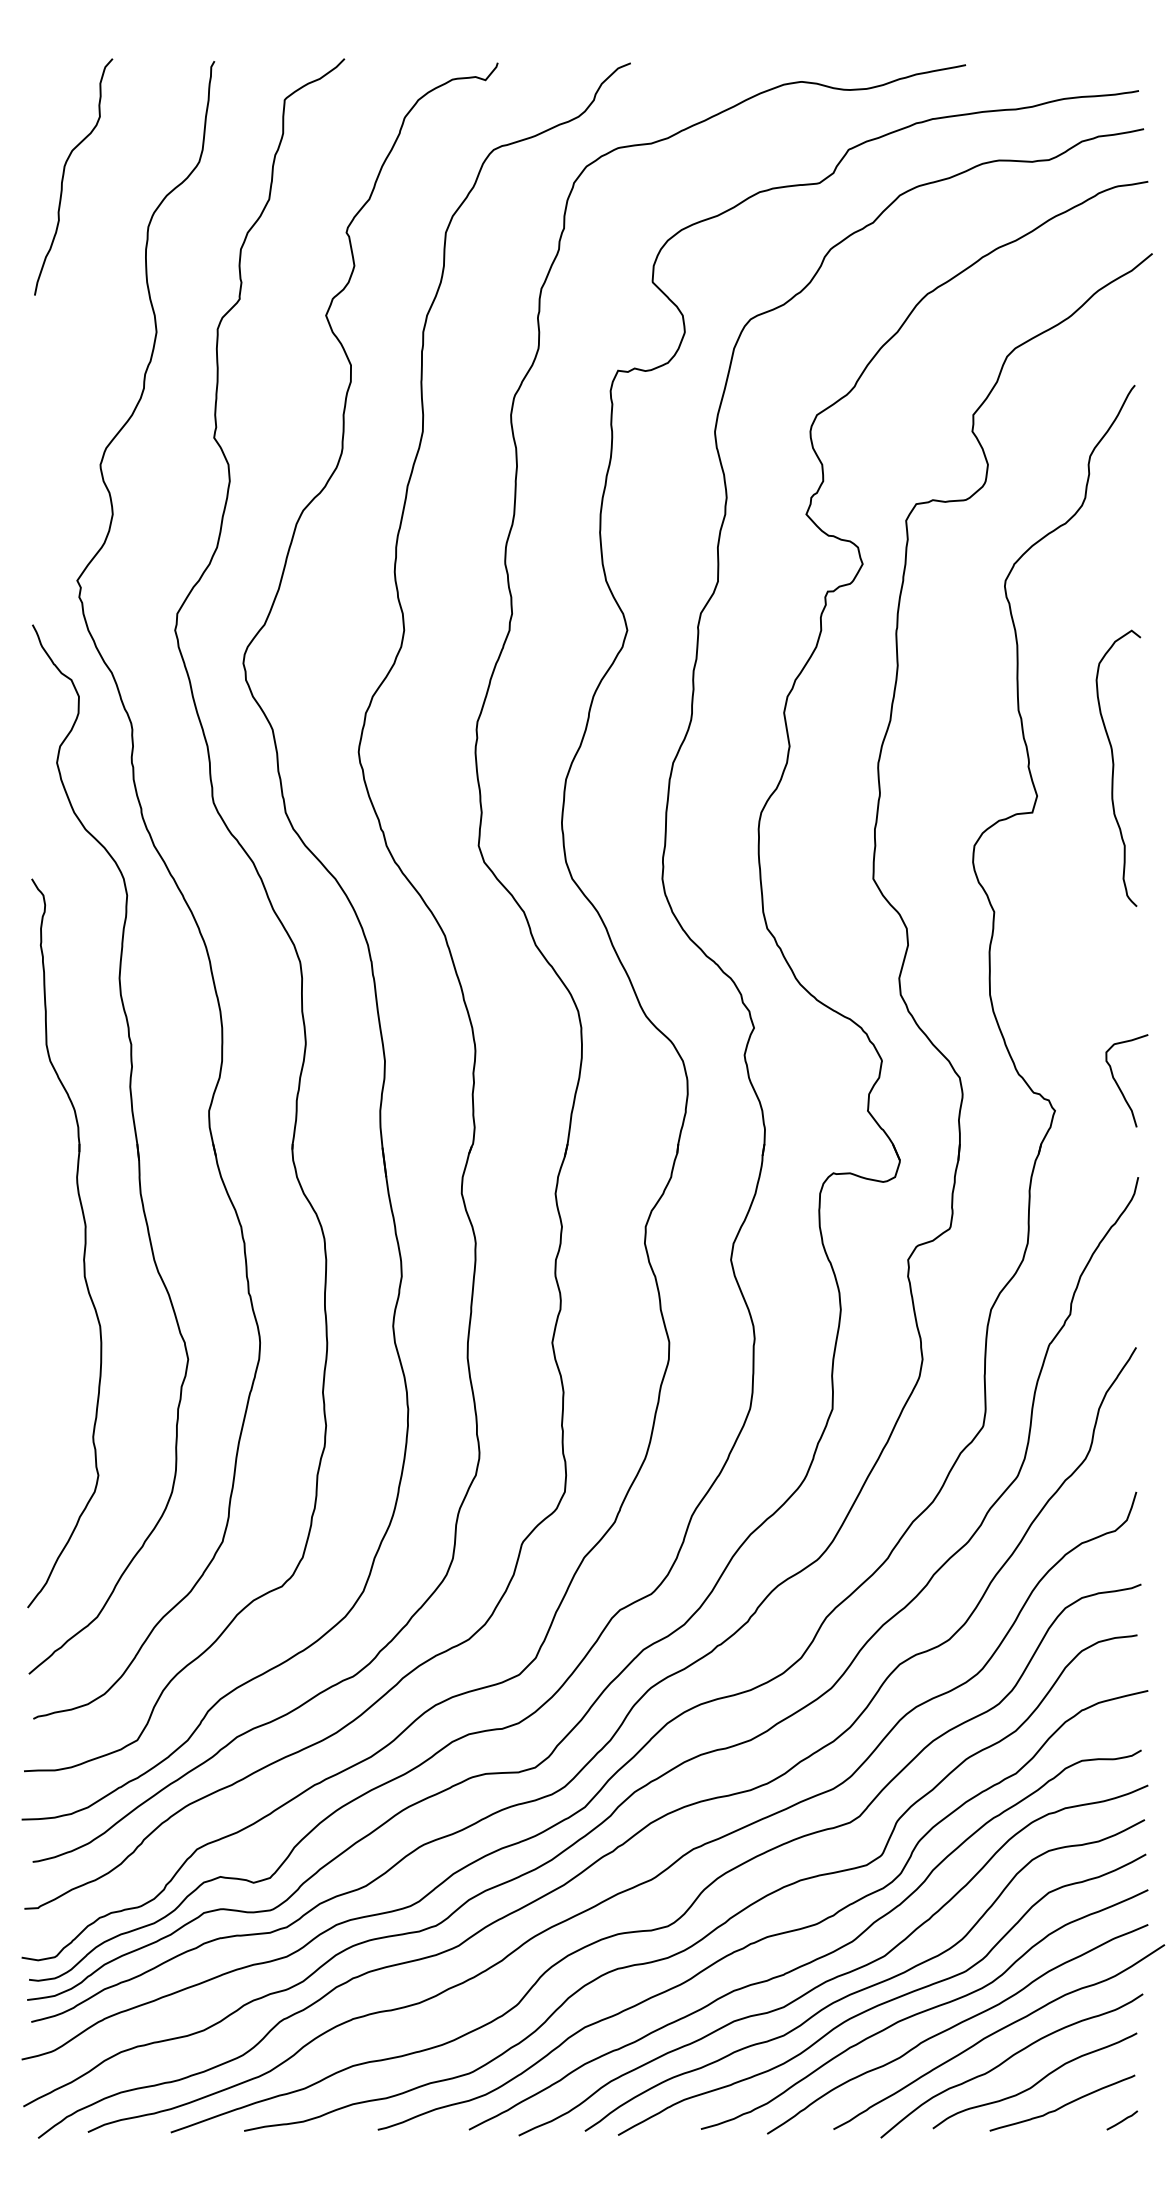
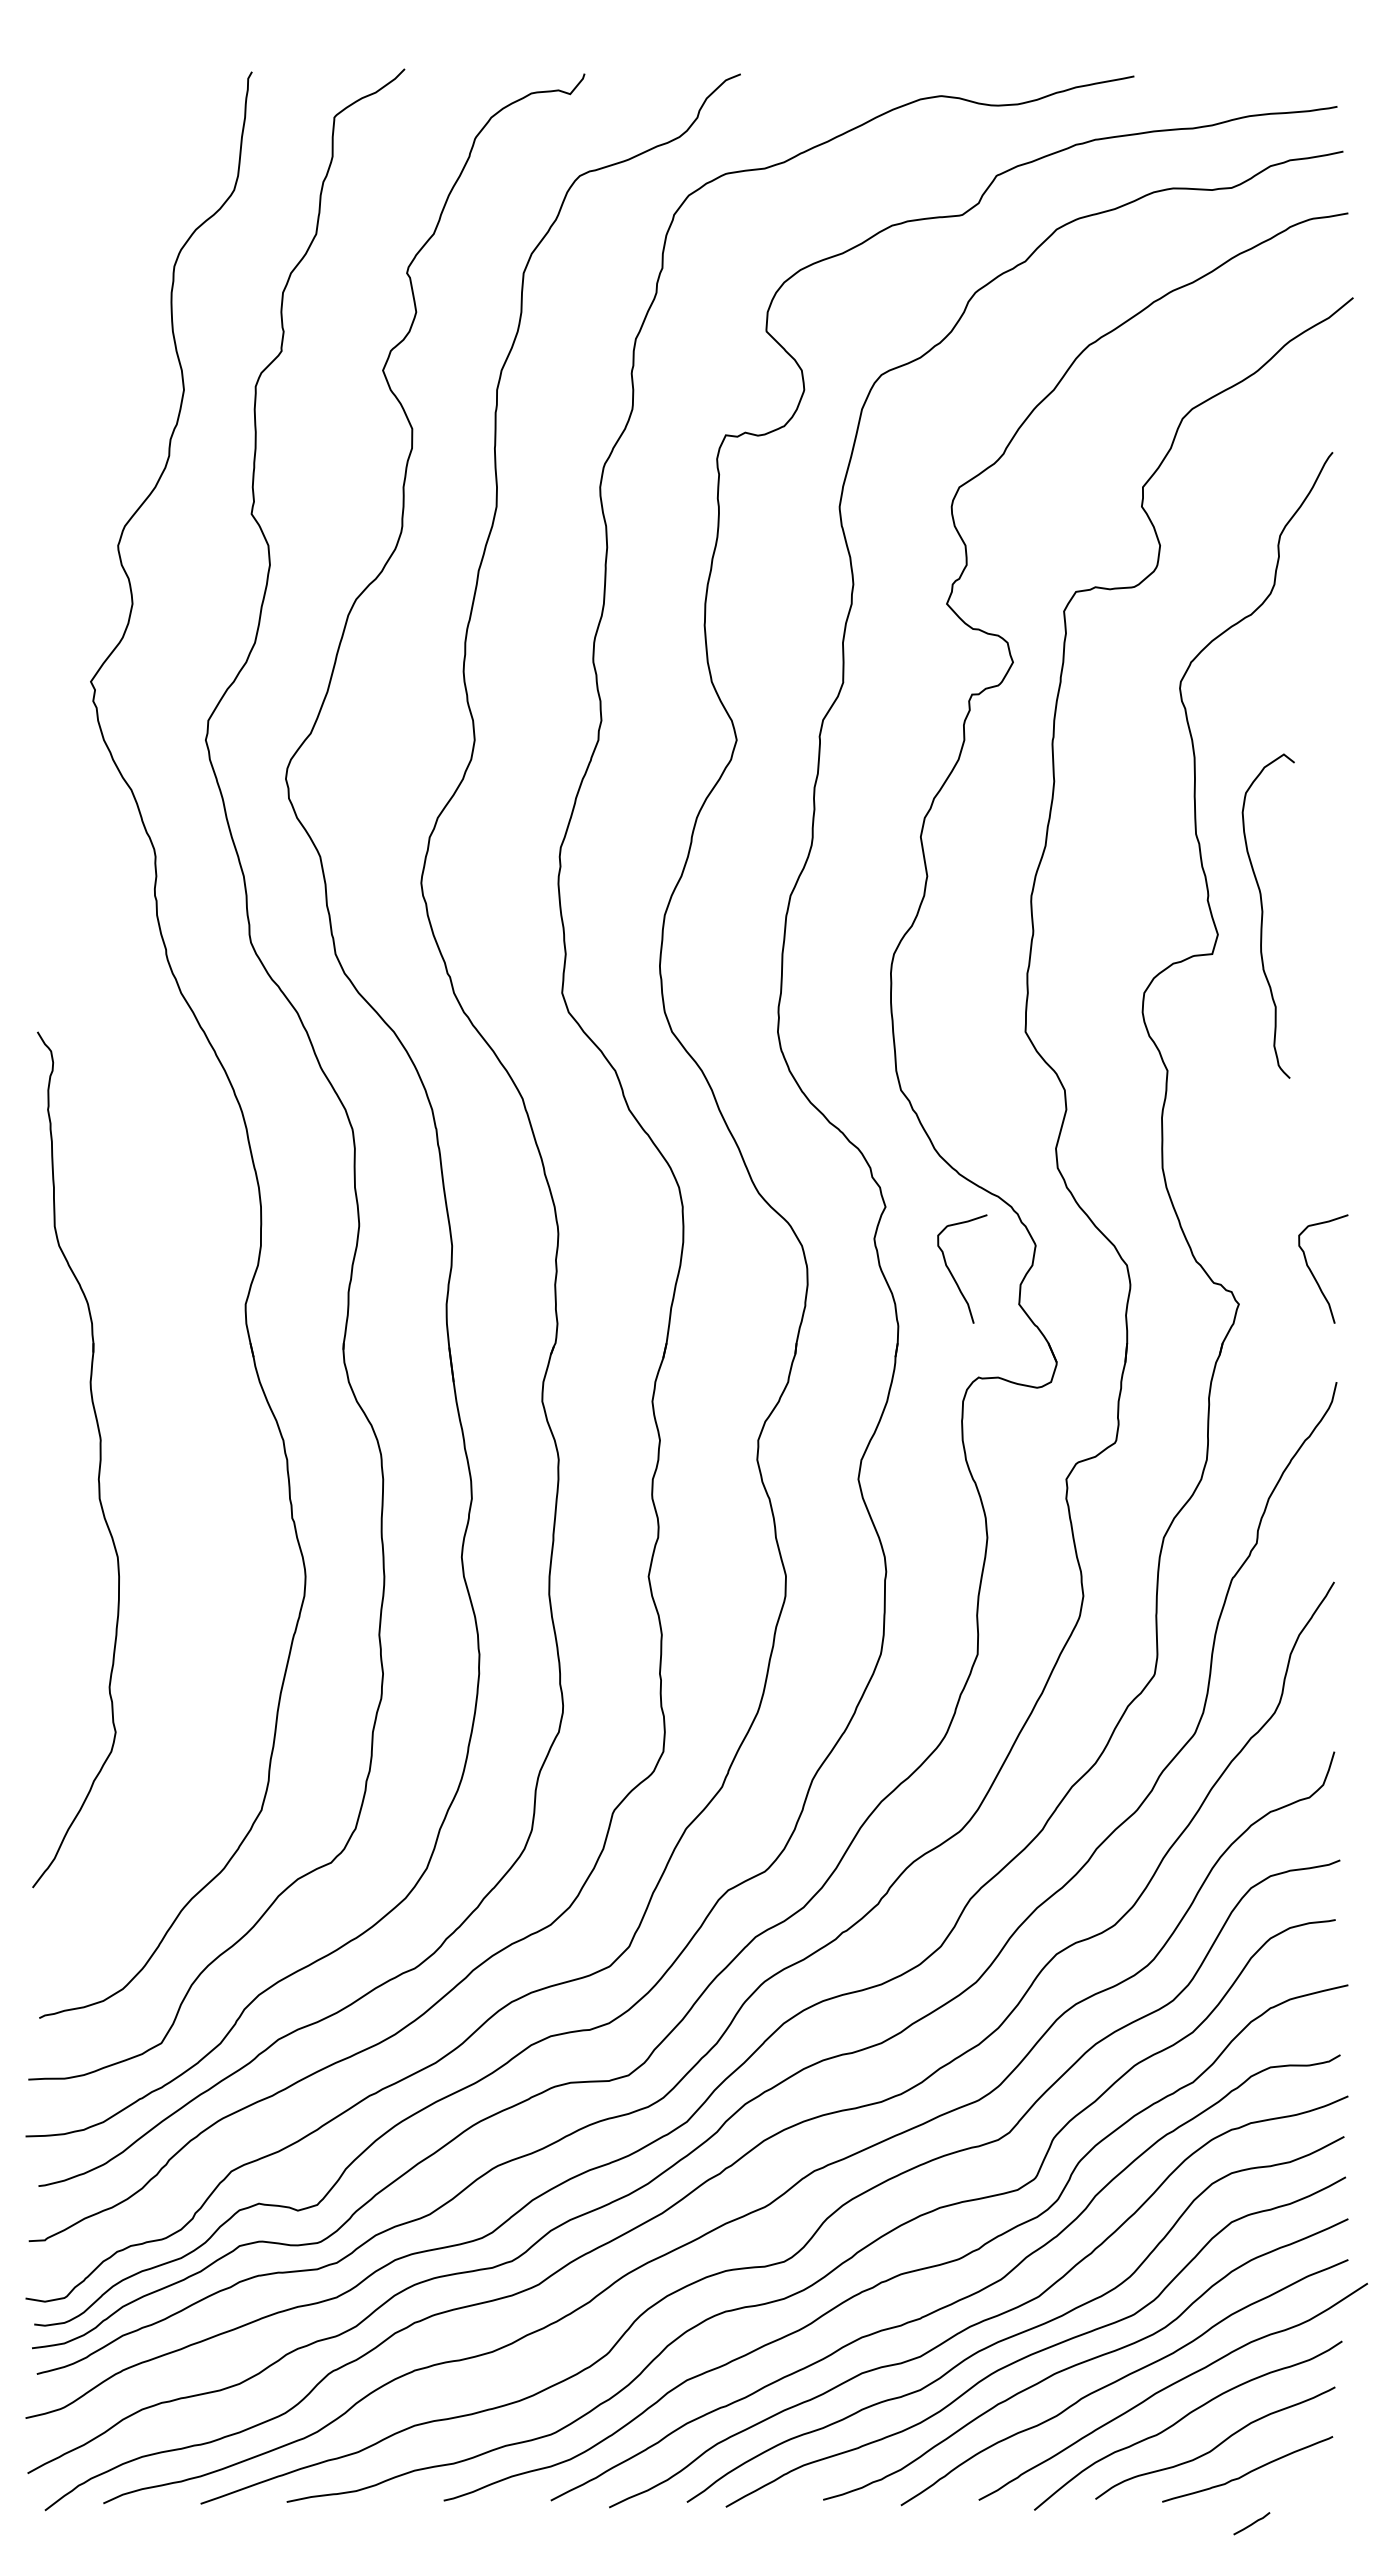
curve: (64, 175) -> (75, 206), removed
curve: (1114, 767) -> (1263, 915), moved
curve: (811, 1084) -> (952, 1273), added
part: (136, 1147) -> (160, 1347), removed
line: (1121, 2120) -> (1251, 2523), moved

